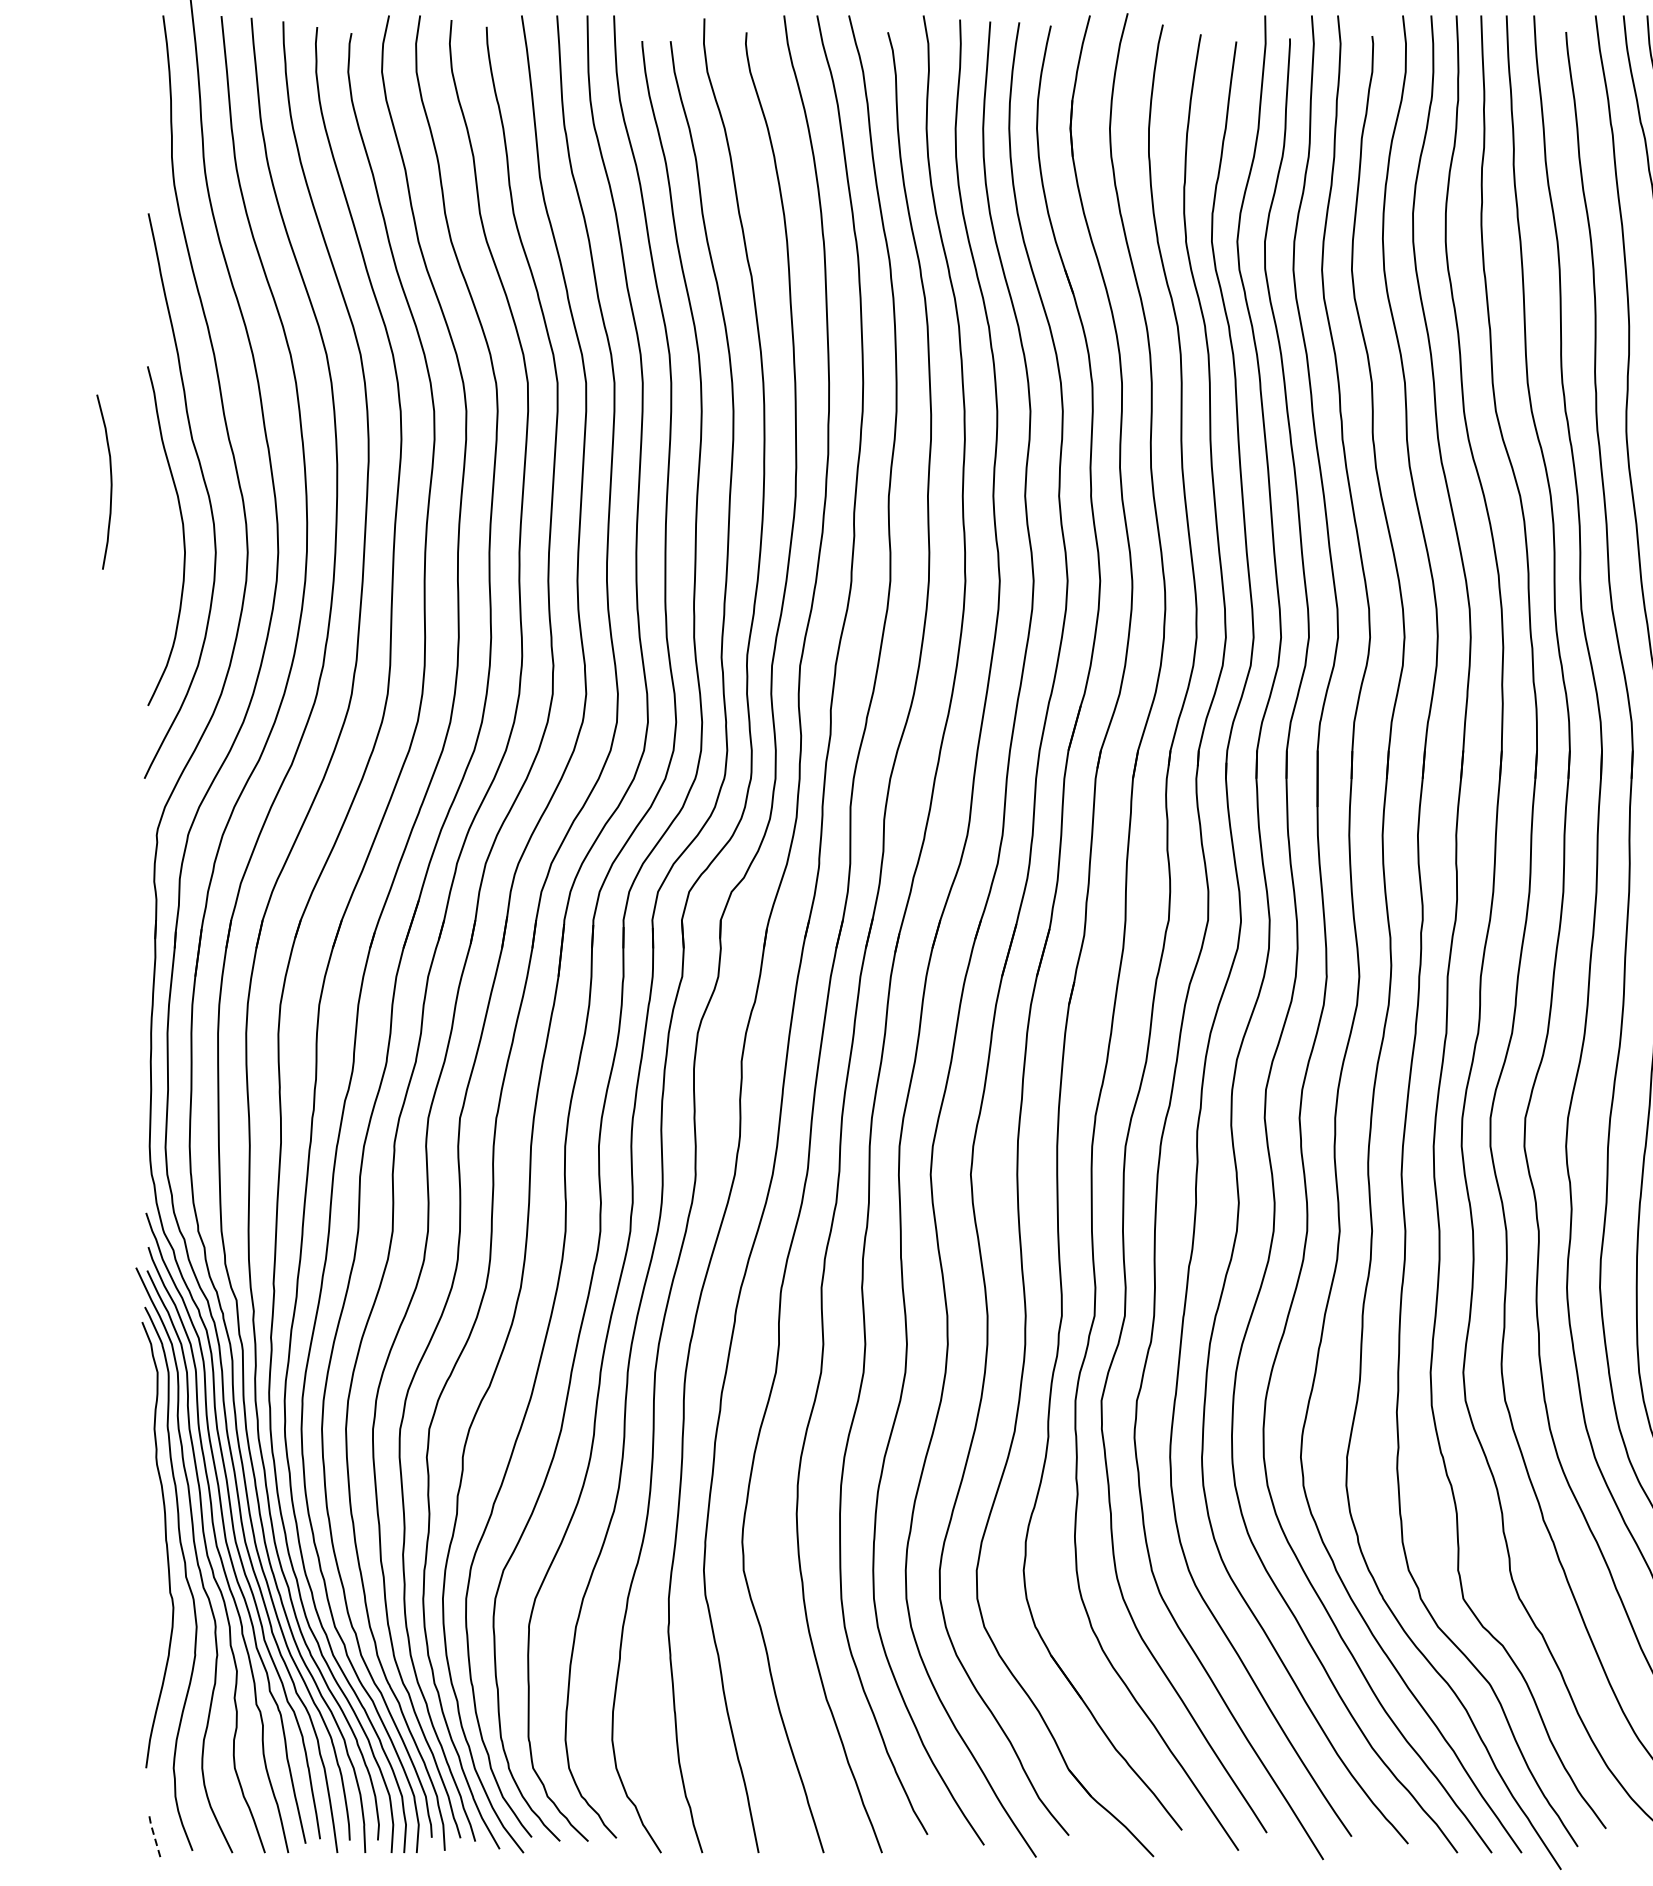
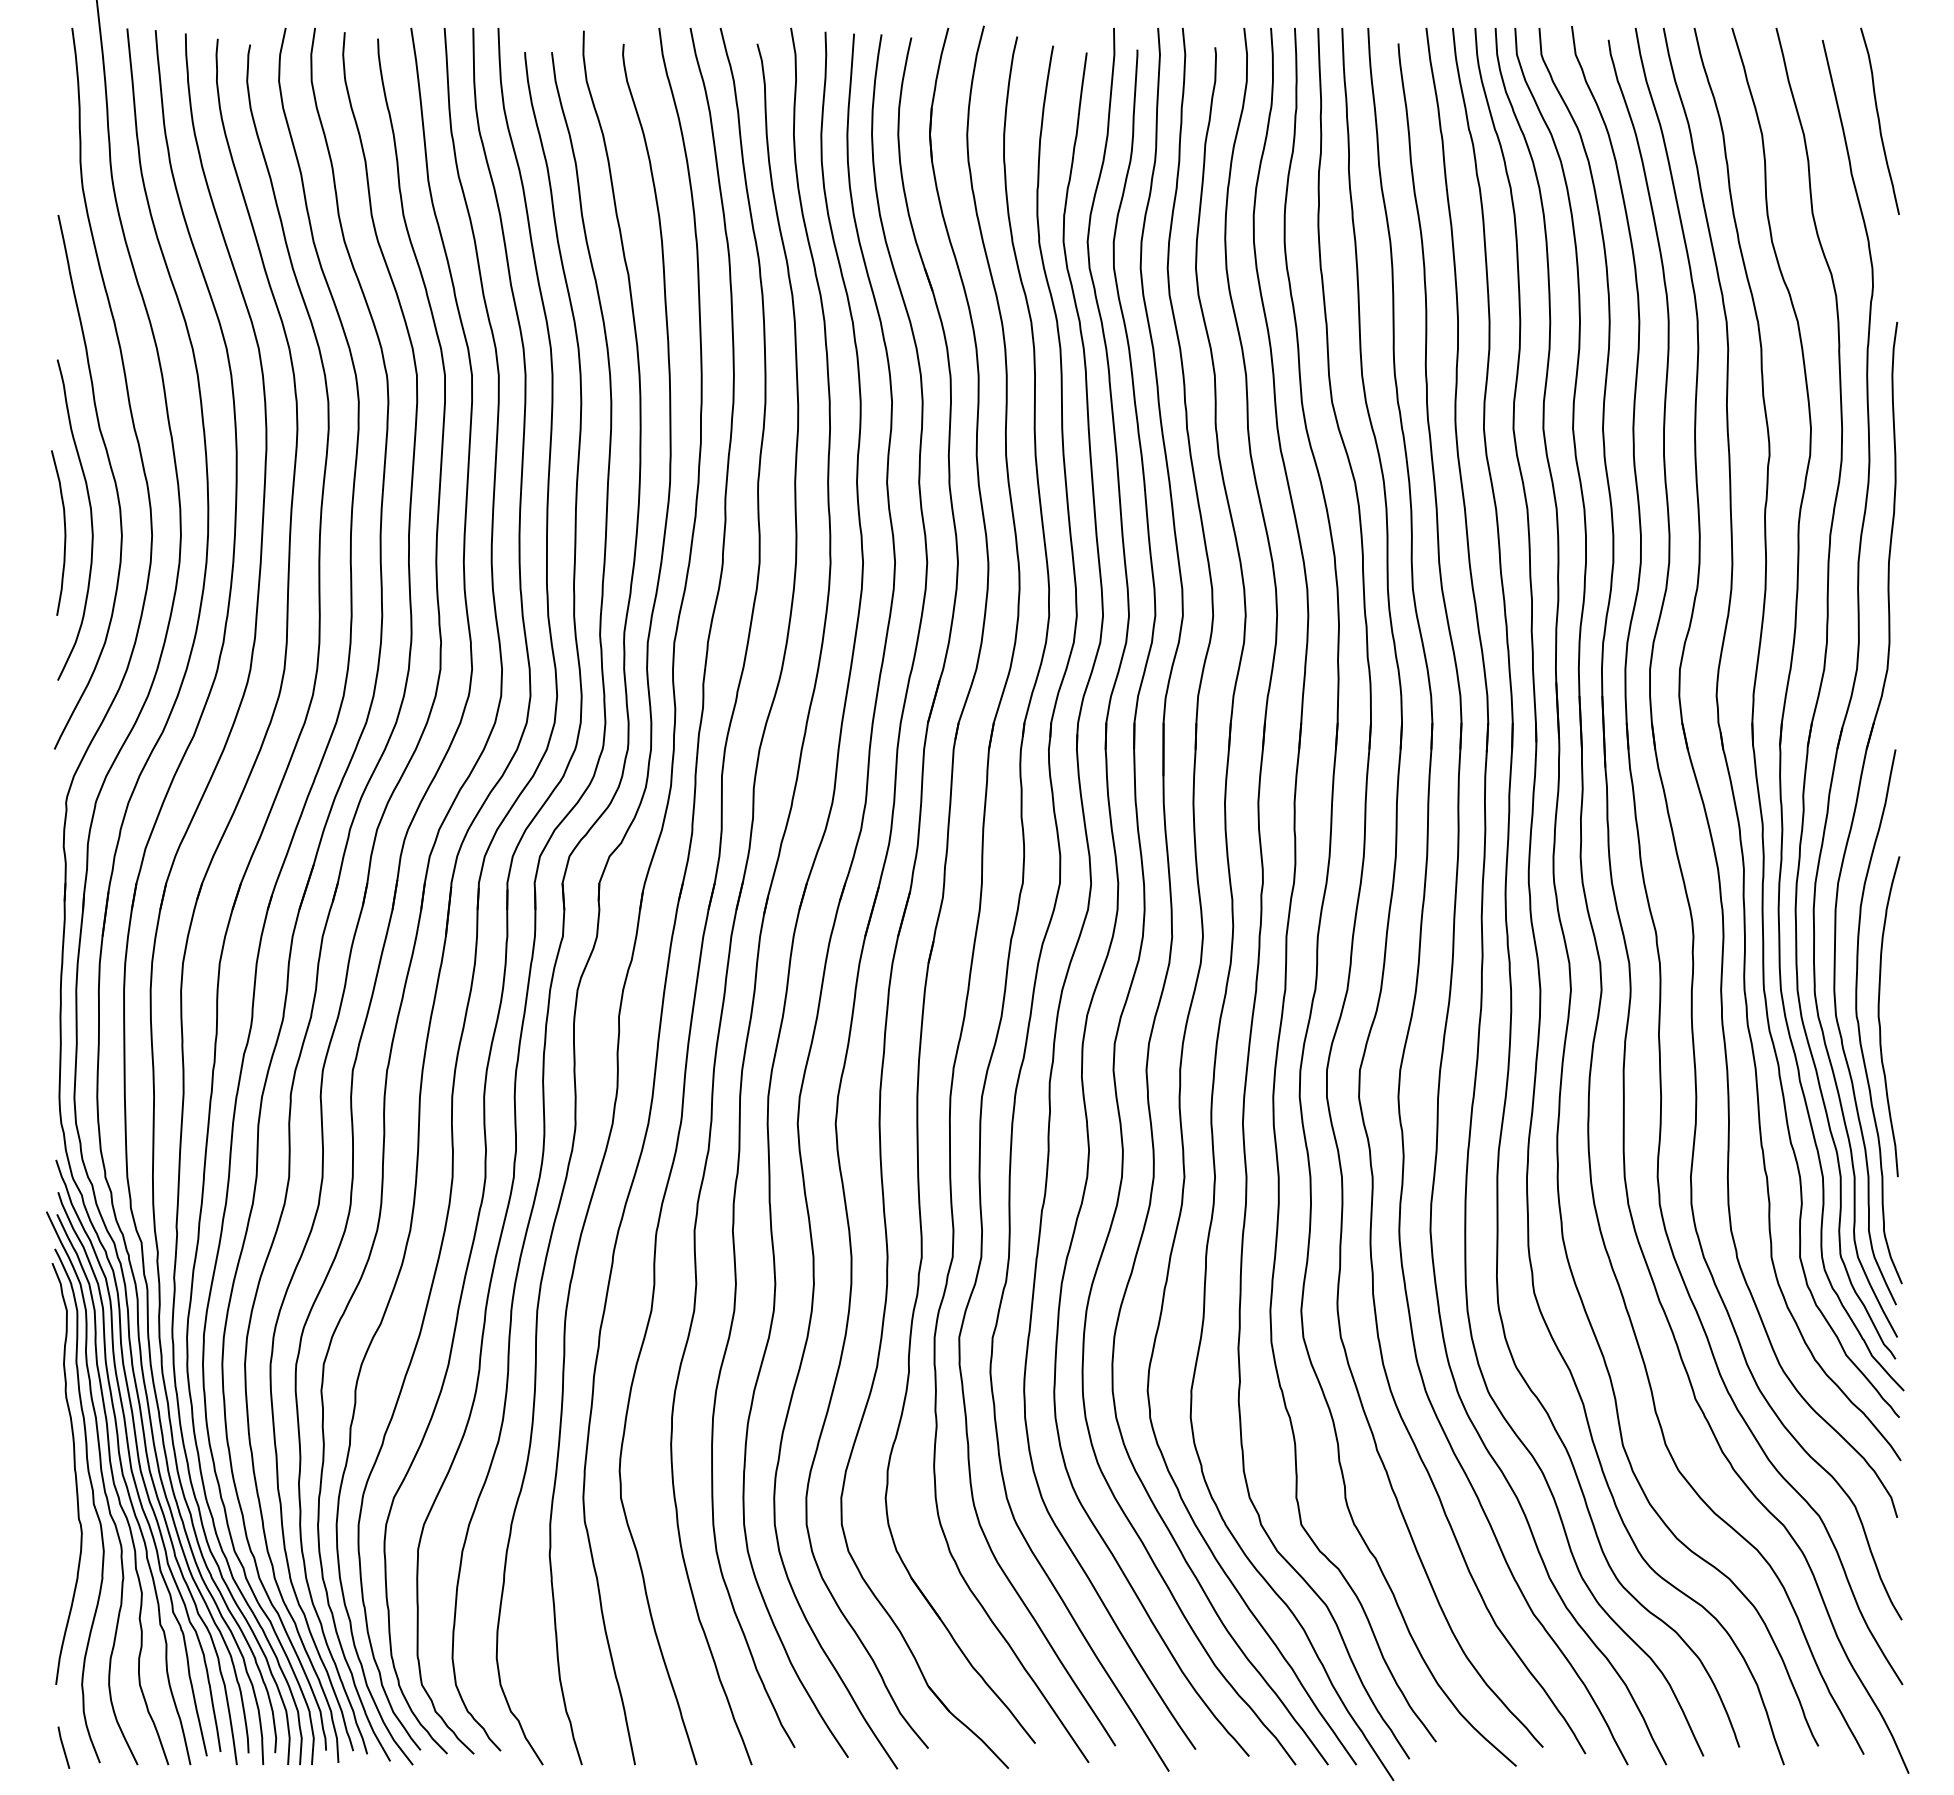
curve: (110, 481) -> (64, 532), moved
line: (154, 1833) -> (63, 1746), dashed -> solid

